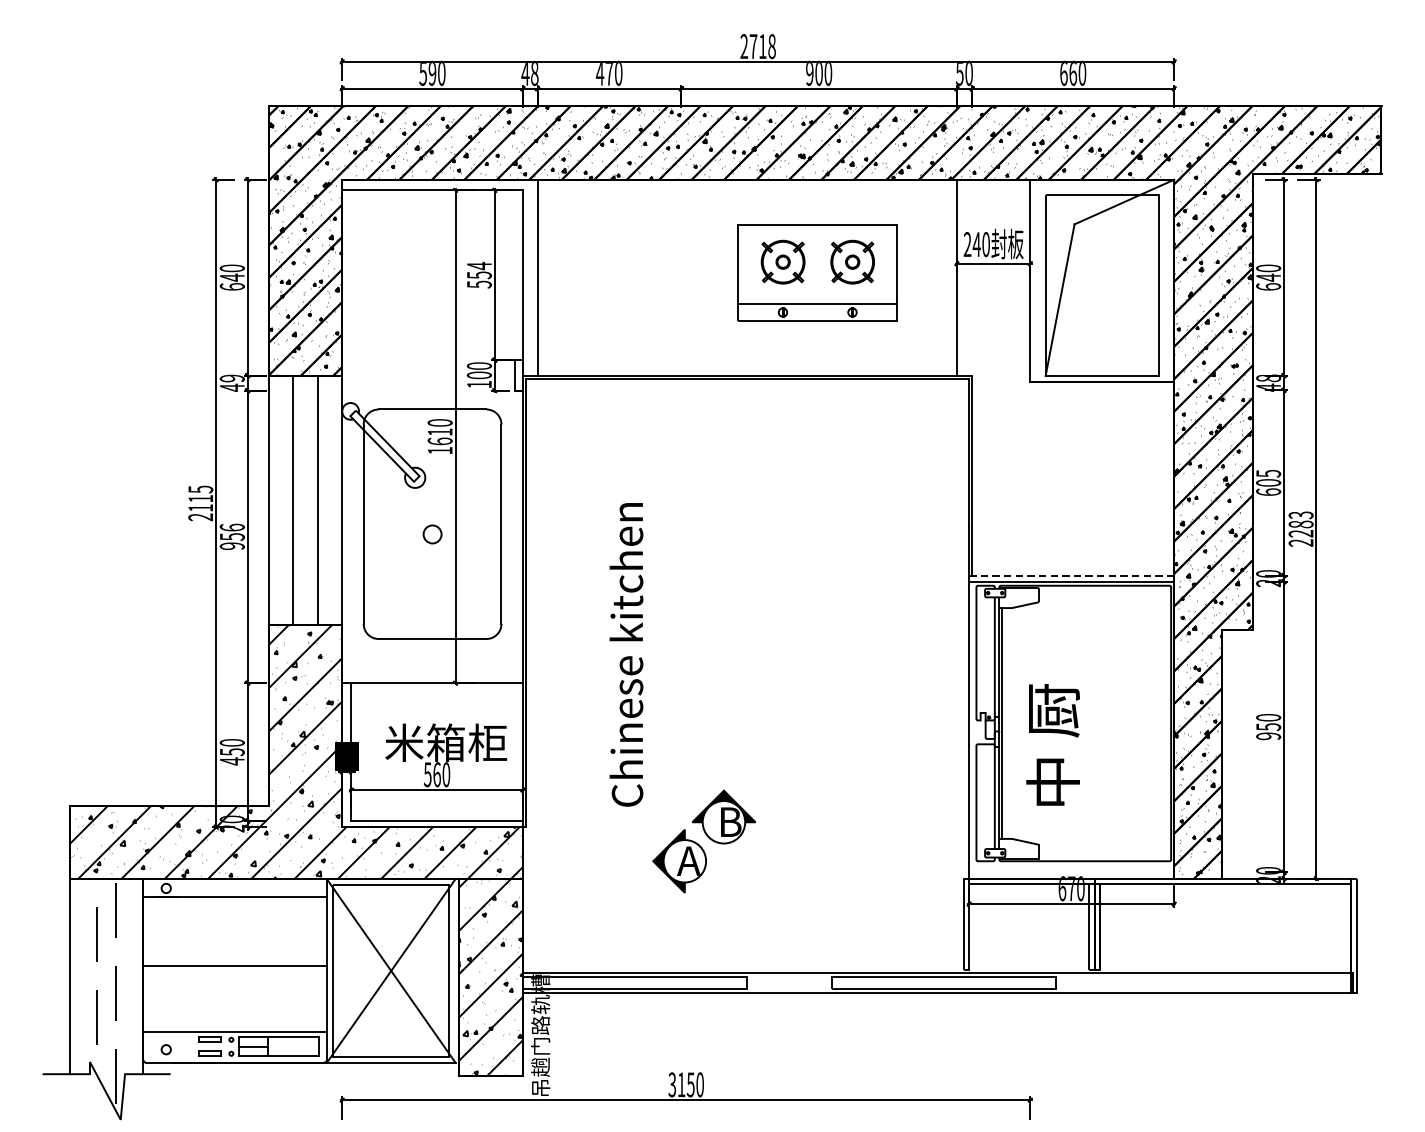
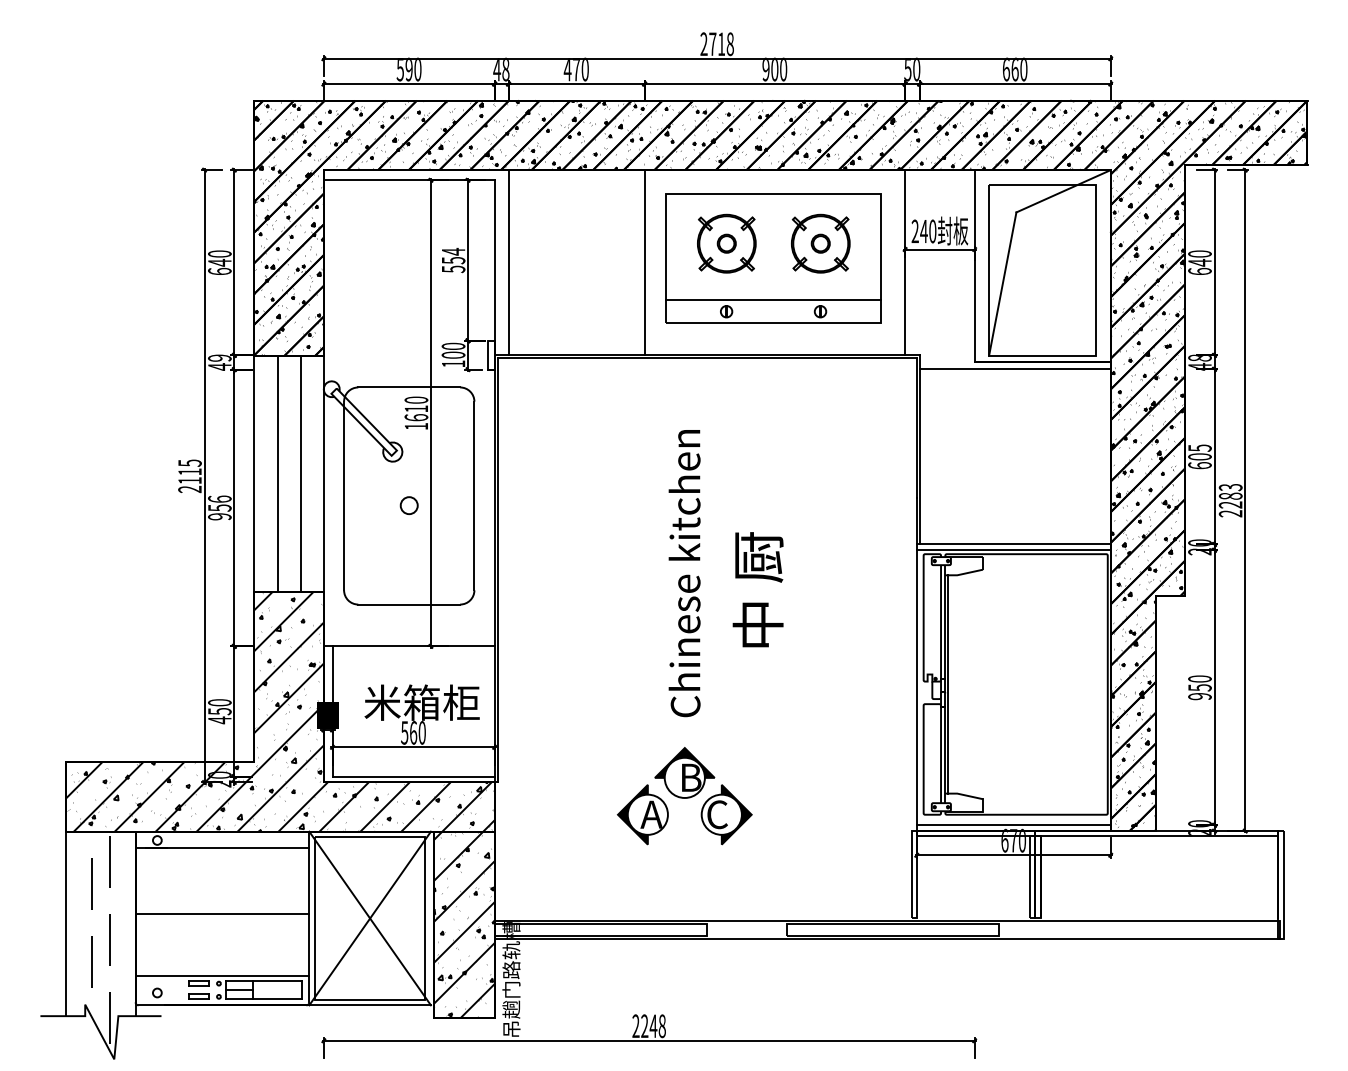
part: (817, 273) -> (773, 258), size x1.43
line: (681, 277) -> (644, 262), added
line: (1072, 390) -> (1014, 369), added
line: (1071, 575) -> (1013, 544), dashed -> solid
text: (626, 654) -> (684, 573), moved
text: (1052, 744) -> (757, 589), moved
part: (768, 860) -> (726, 814), added
line: (1071, 872) -> (1013, 825), added
text: (685, 1085) -> (648, 1026), 3150 -> 2248

